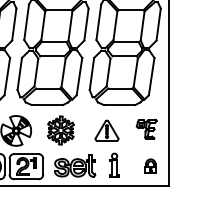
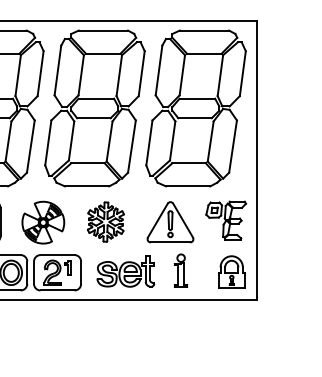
part: (146, 129) -> (226, 220), size x1.43
part: (107, 130) -> (170, 222), size x1.43
part: (150, 165) -> (231, 271), size x1.67

